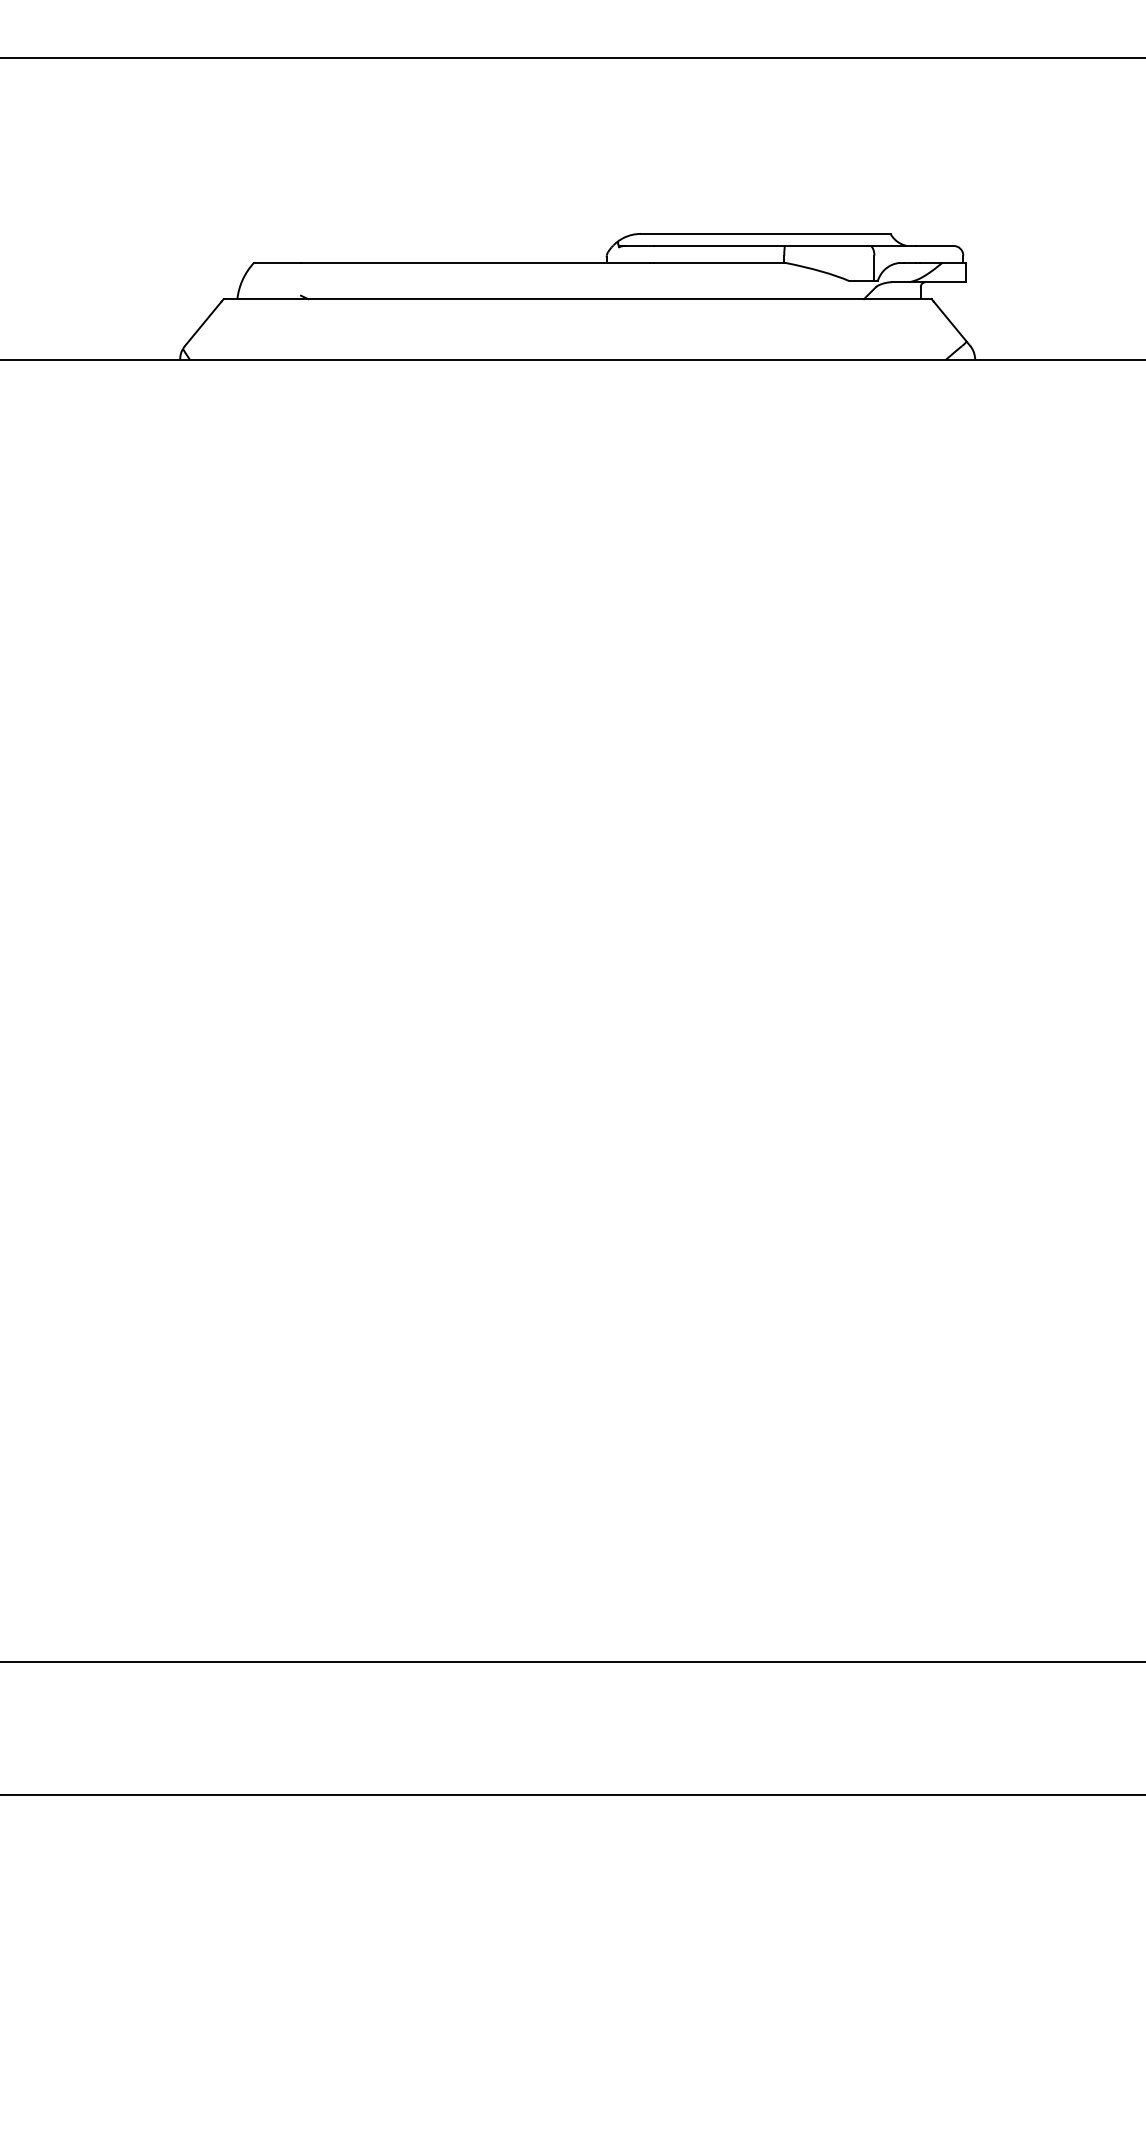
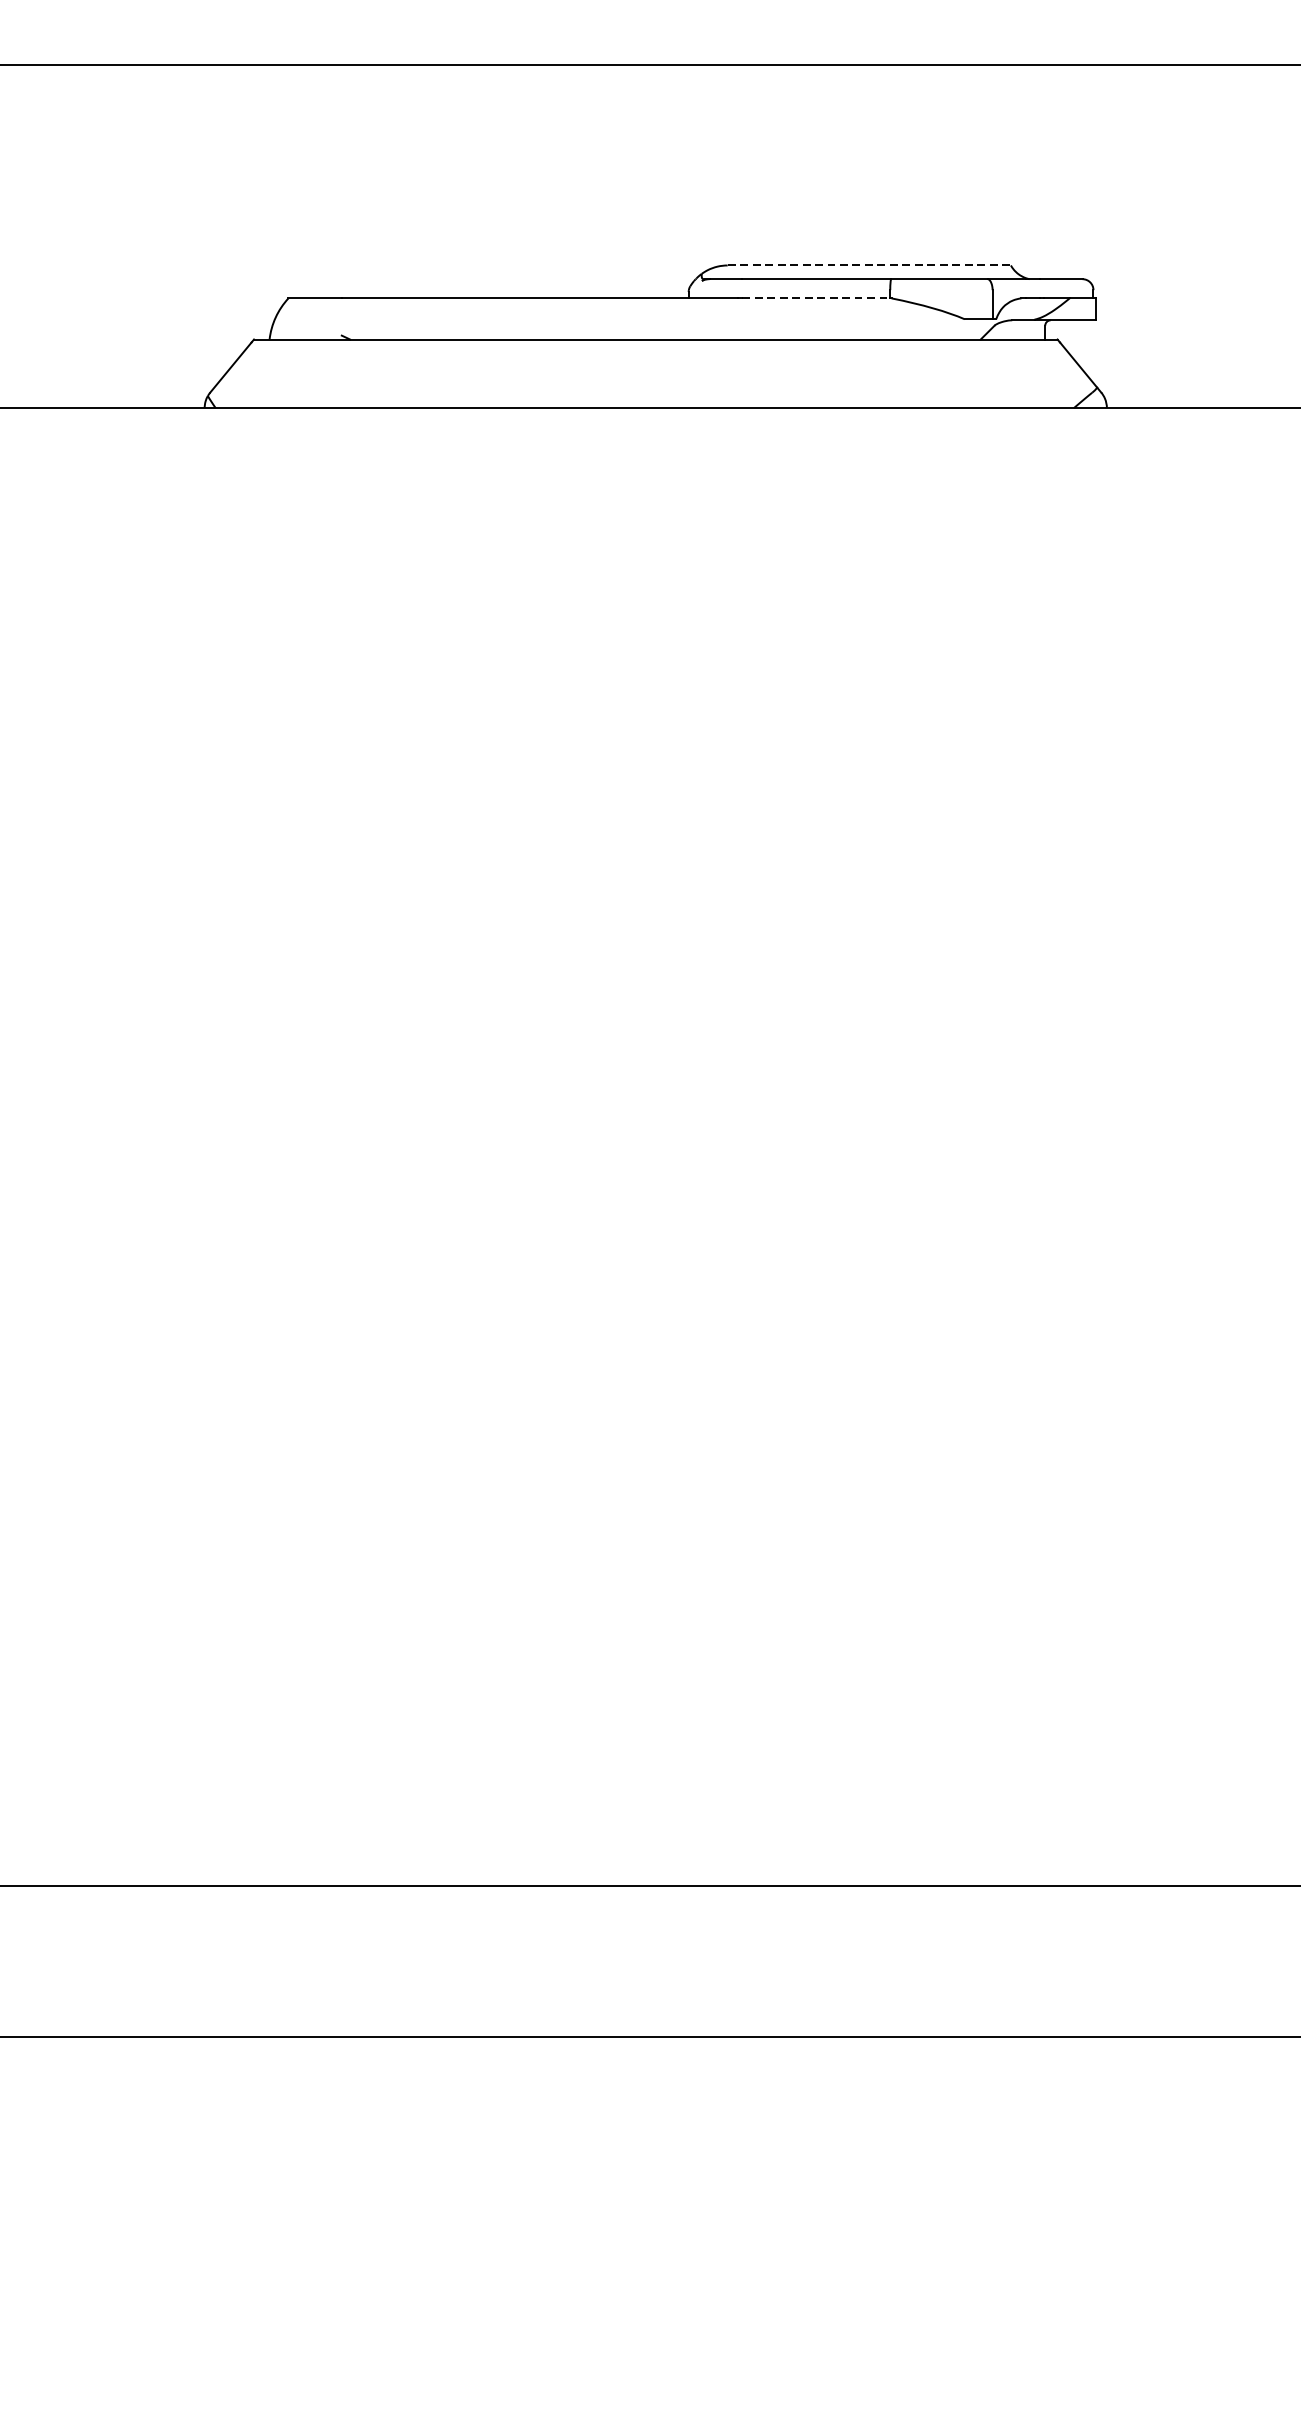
line: (765, 233) -> (868, 265), solid -> dashed
line: (719, 262) -> (816, 297), solid -> dashed

